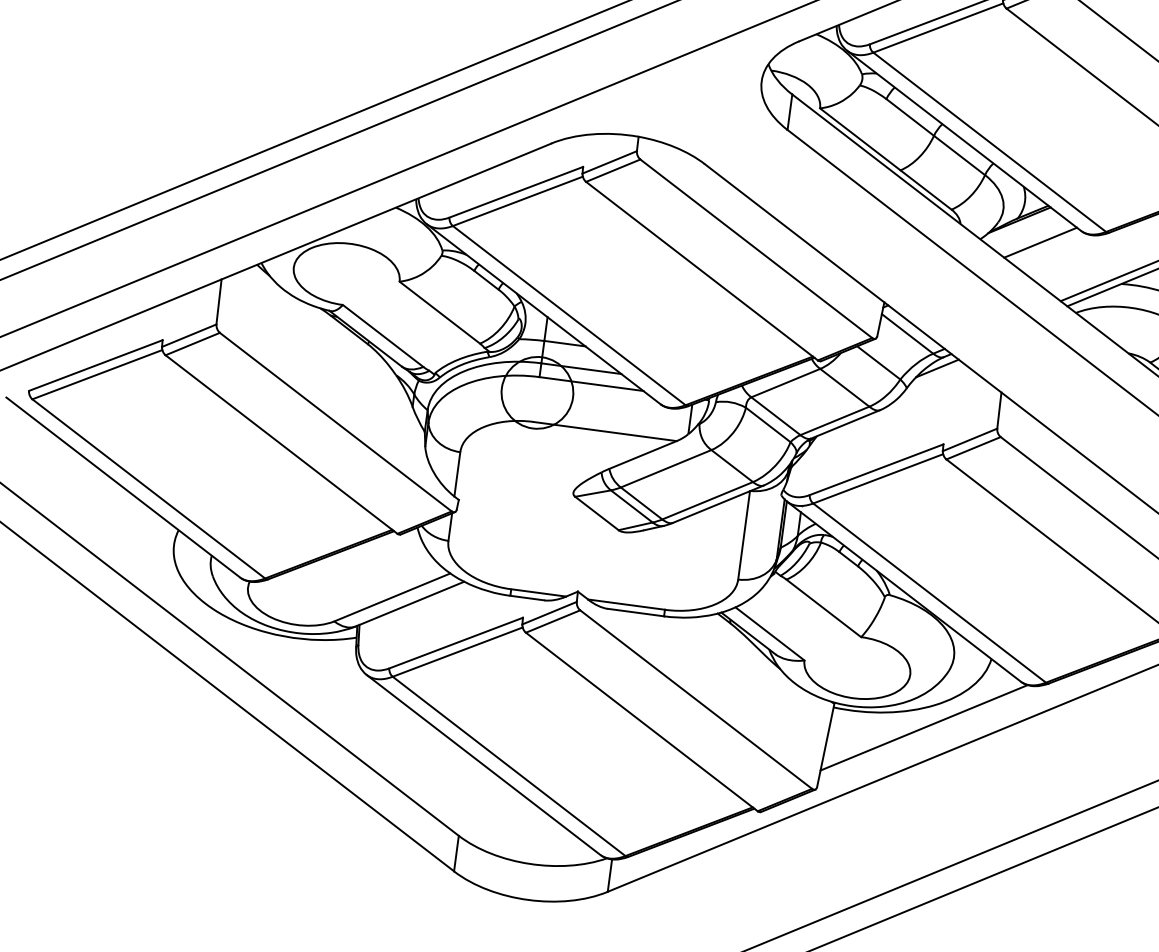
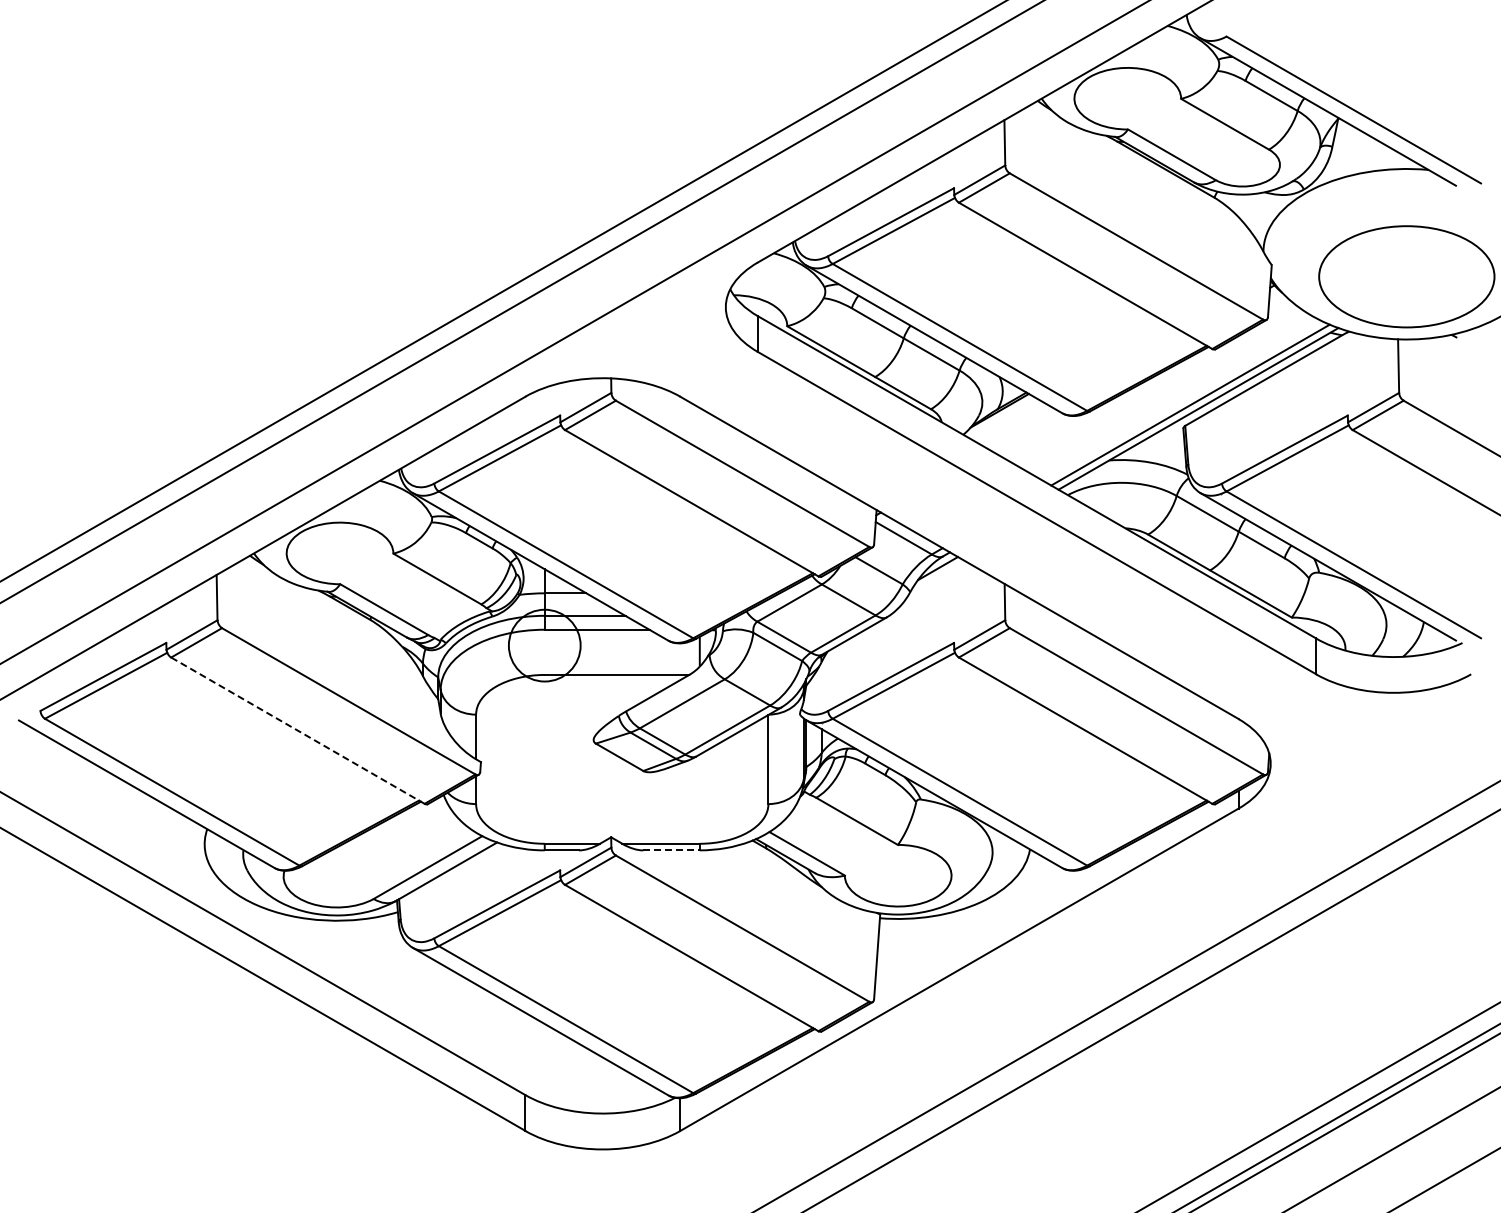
line: (1040, 241) -> (1023, 429), removed
line: (282, 444) -> (298, 730), solid -> dashed
line: (636, 612) -> (672, 850), solid -> dashed
line: (924, 727) -> (972, 926), removed

